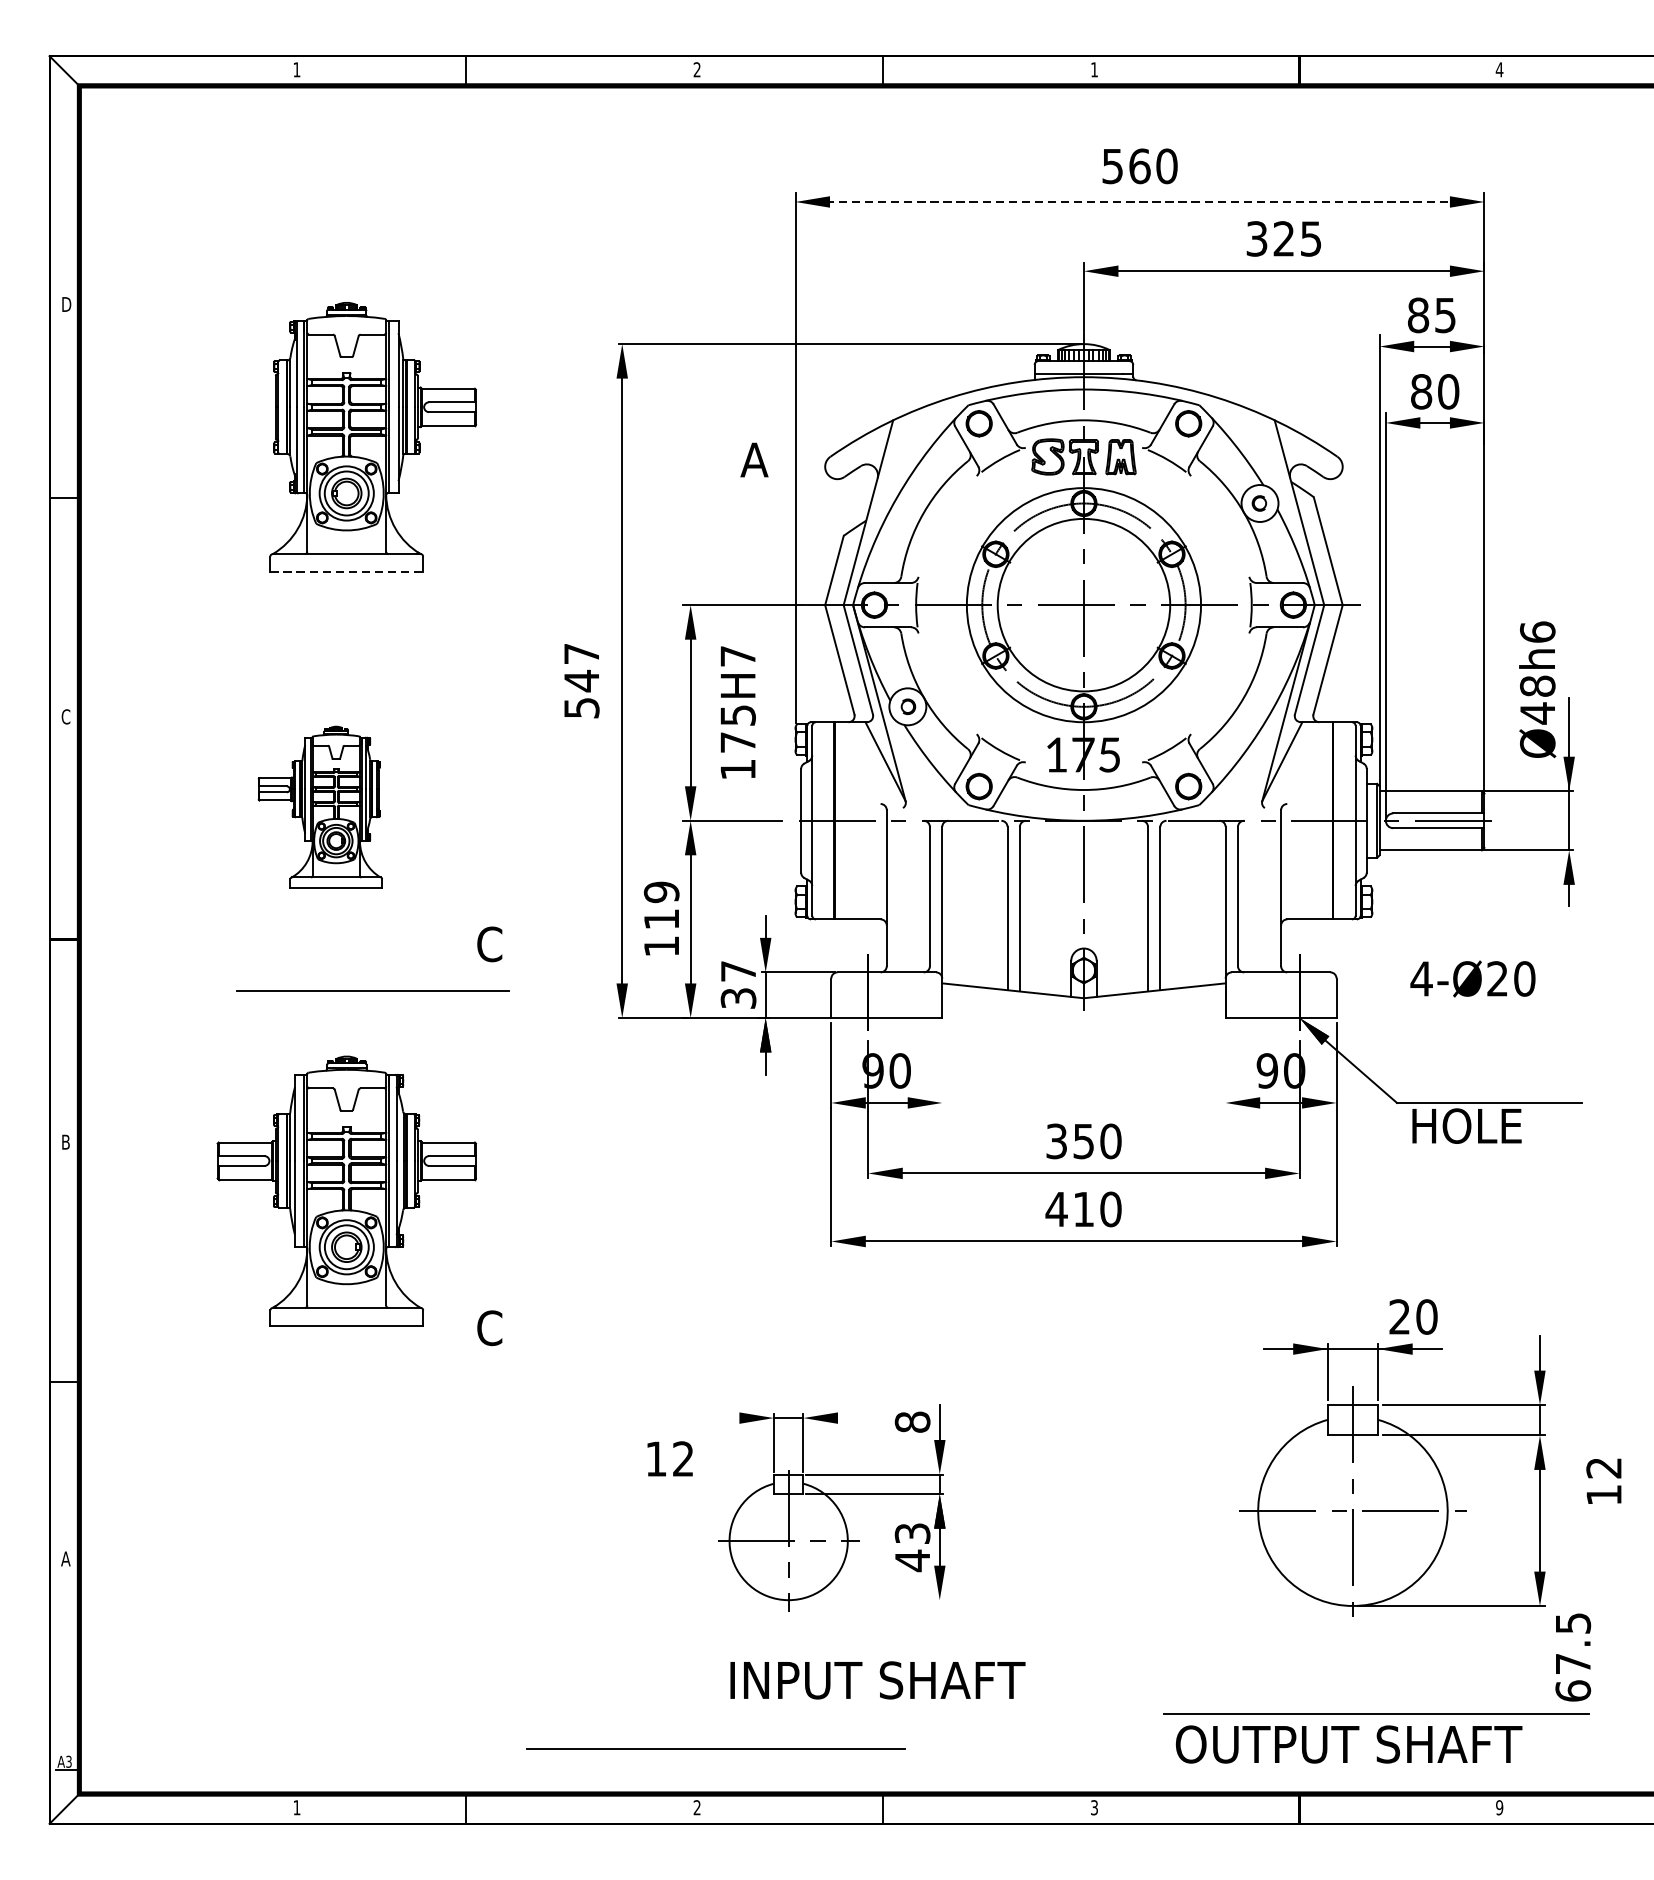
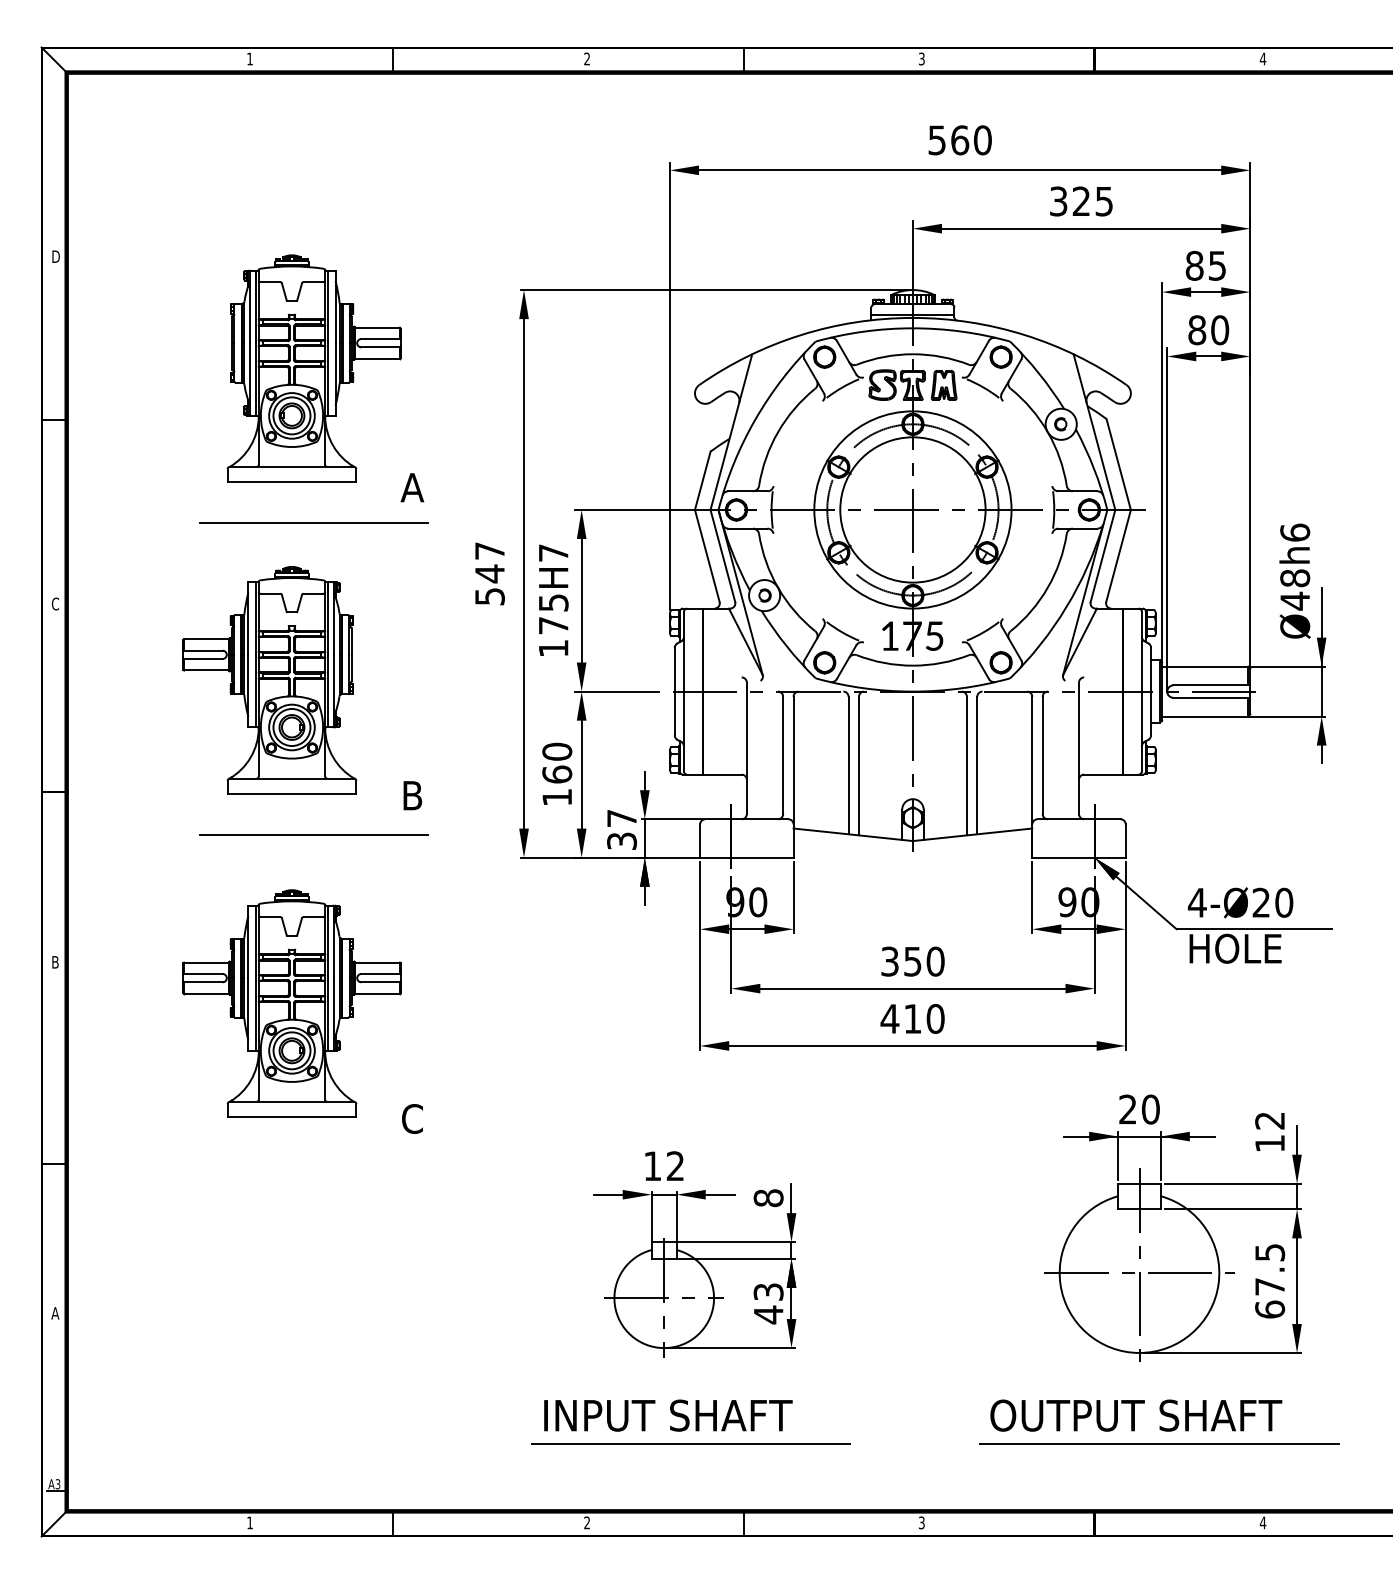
text: (1094, 69) -> (921, 58), 1 -> 3
line: (1140, 202) -> (960, 170), dashed -> solid
text: (754, 459) -> (412, 487), moved
line: (347, 572) -> (292, 482), dashed -> solid
line: (372, 621) -> (313, 523), added
text: (737, 711) -> (553, 599), moved
part: (320, 807) -> (269, 680), size x1.67
text: (661, 904) -> (557, 762), 119 -> 160
text: (489, 944) -> (412, 795), C -> B
text: (1472, 978) -> (1240, 902), moved
line: (942, 1065) -> (793, 897), added
line: (1225, 1065) -> (1032, 897), added
text: (1413, 1316) -> (1139, 1109), moved
line: (721, 1417) -> (607, 1194), added
line: (854, 1417) -> (719, 1194), added
text: (670, 1458) -> (664, 1165), moved
text: (1603, 1480) -> (1269, 1131), moved
line: (867, 1600) -> (730, 1348), added
text: (1573, 1657) -> (1270, 1281), moved
text: (878, 1680) -> (668, 1415), moved
text: (1349, 1744) -> (1136, 1415), moved
line: (715, 1749) -> (690, 1443), moved
text: (1498, 1807) -> (1262, 1522), 9 -> 4

